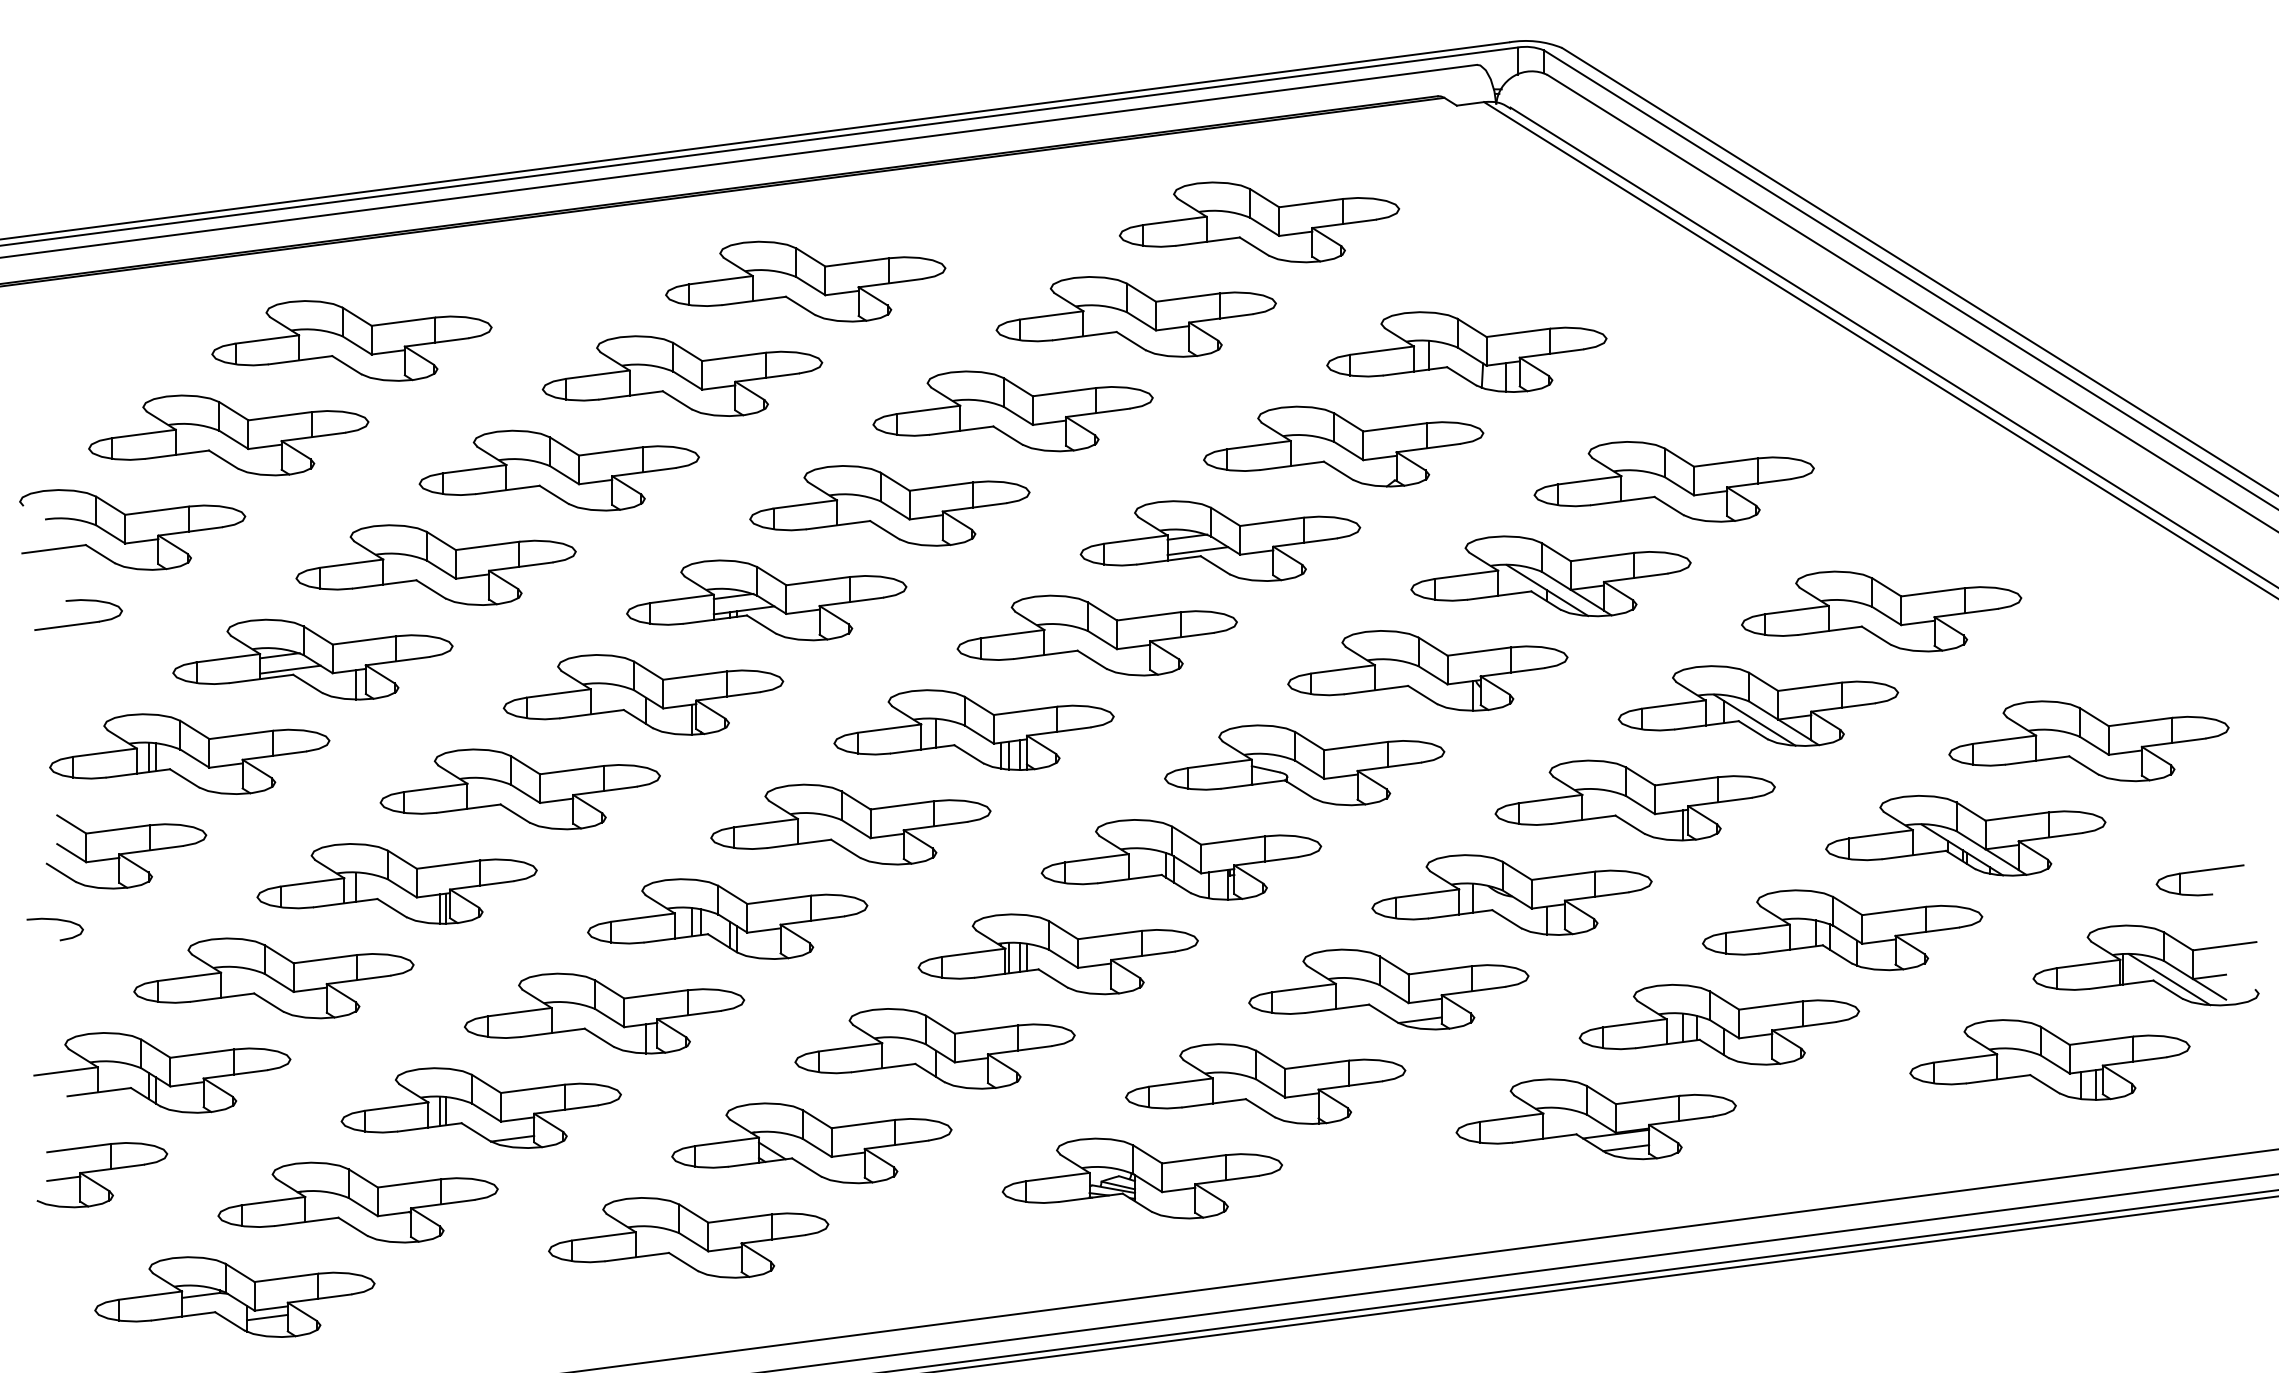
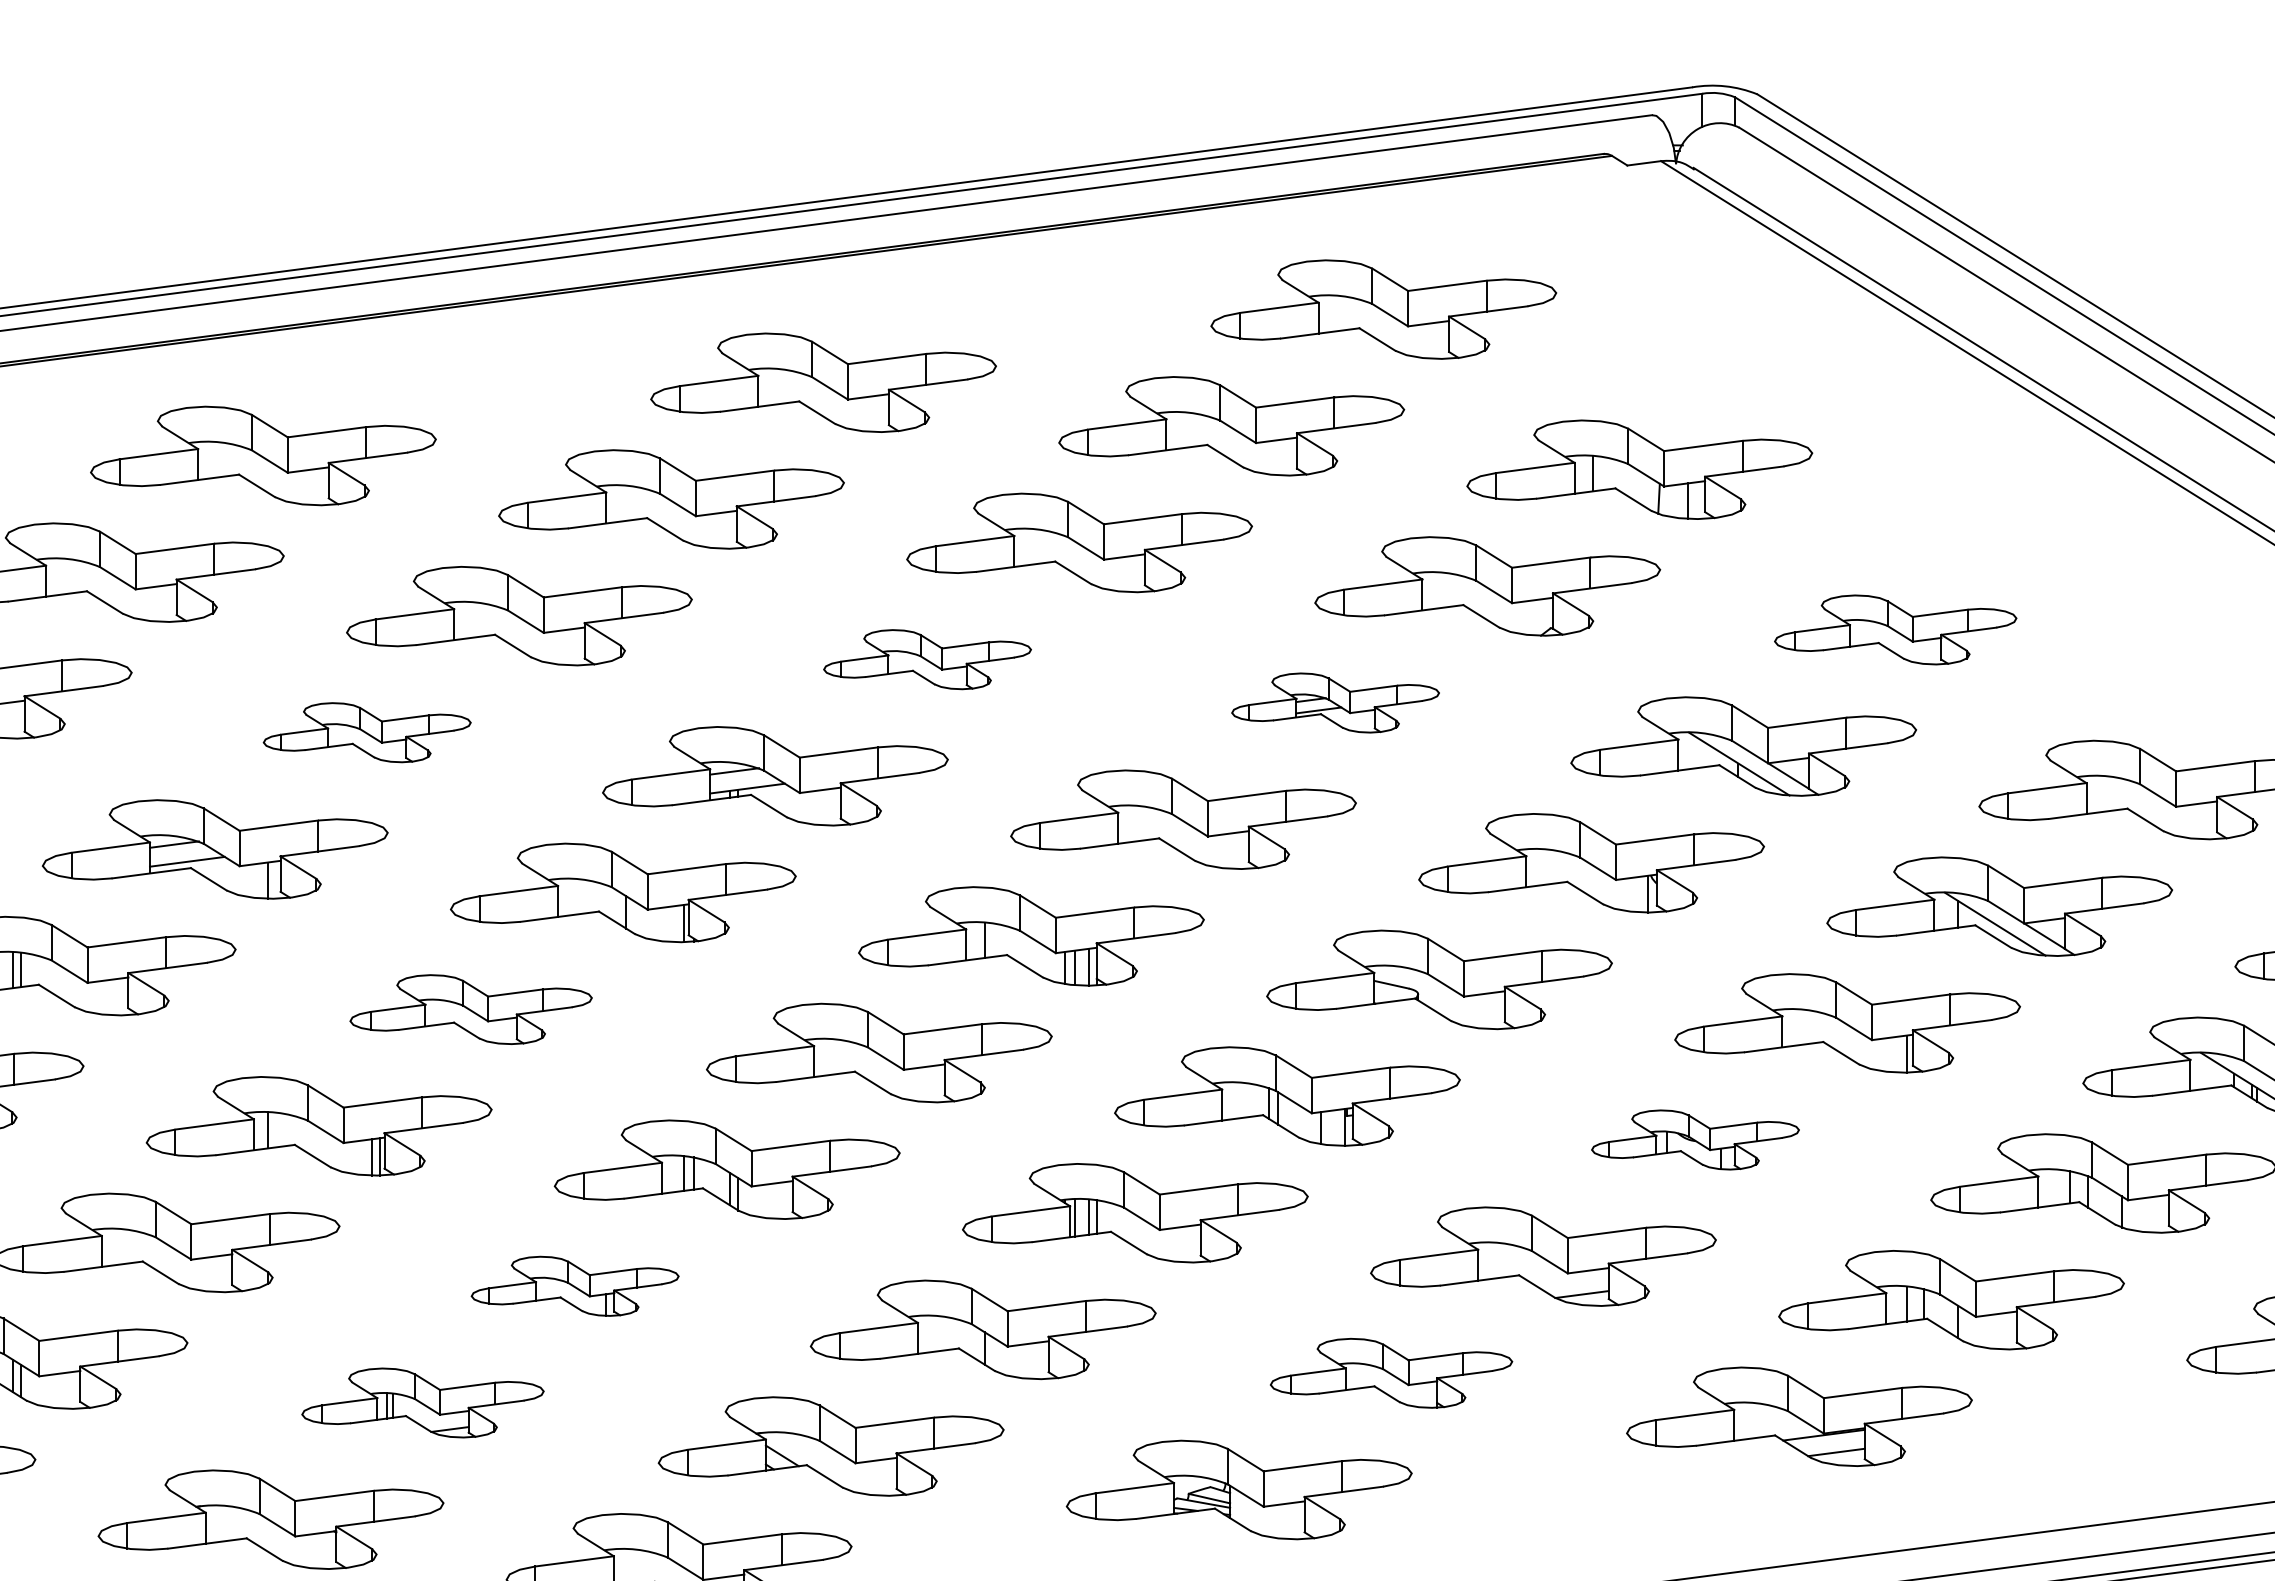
part: (1673, 481) -> (1894, 629), size x0.7
part: (889, 505) -> (927, 659), size x0.6
part: (1220, 540) -> (1335, 702), size x0.6
part: (435, 564) -> (366, 731), size x0.6
part: (519, 789) -> (470, 1009), size x0.7
part: (1511, 894) -> (1694, 1139), size x0.6
part: (604, 1013) -> (575, 1286), size x0.6
part: (1265, 1083) -> (1391, 1372), size x0.7
part: (480, 1107) -> (422, 1402), size x0.7

